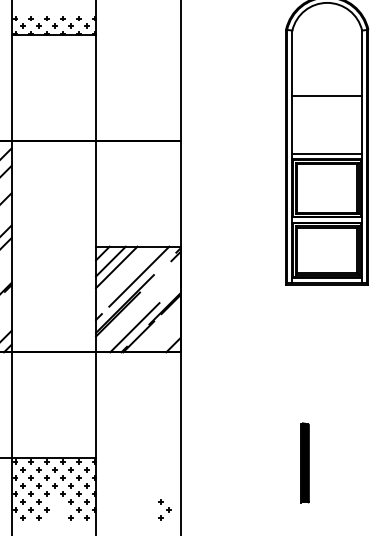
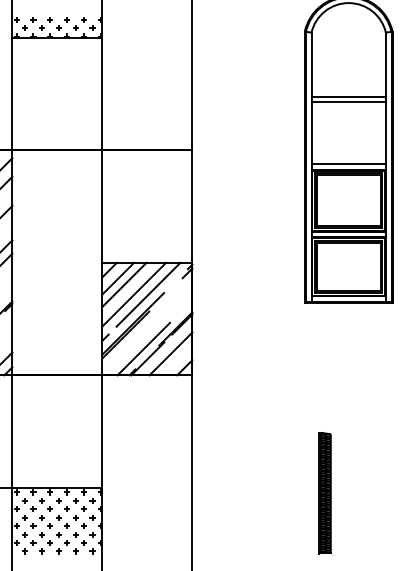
line: (327, 90) -> (348, 96), added
line: (126, 276) -> (134, 294), added
line: (159, 331) -> (170, 353), added
part: (304, 463) -> (324, 493), size x1.43
part: (164, 510) -> (62, 543), moved

